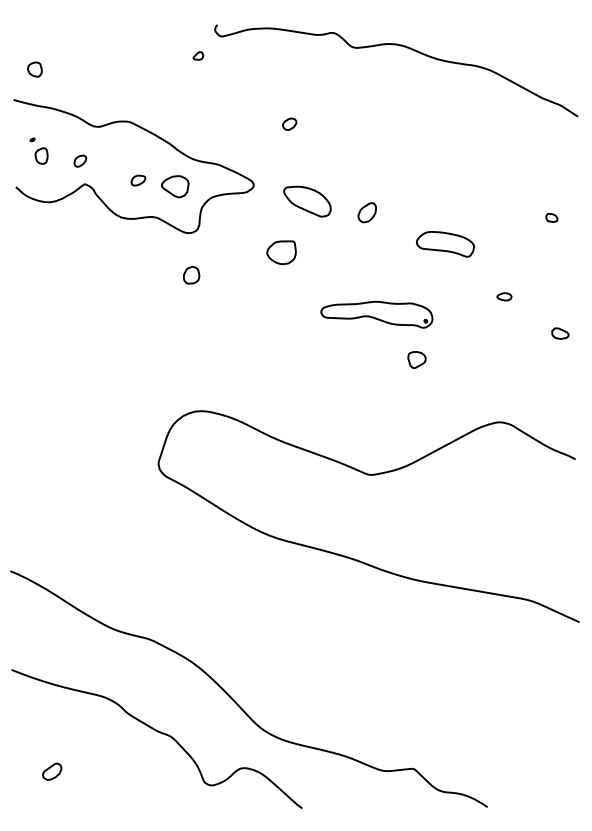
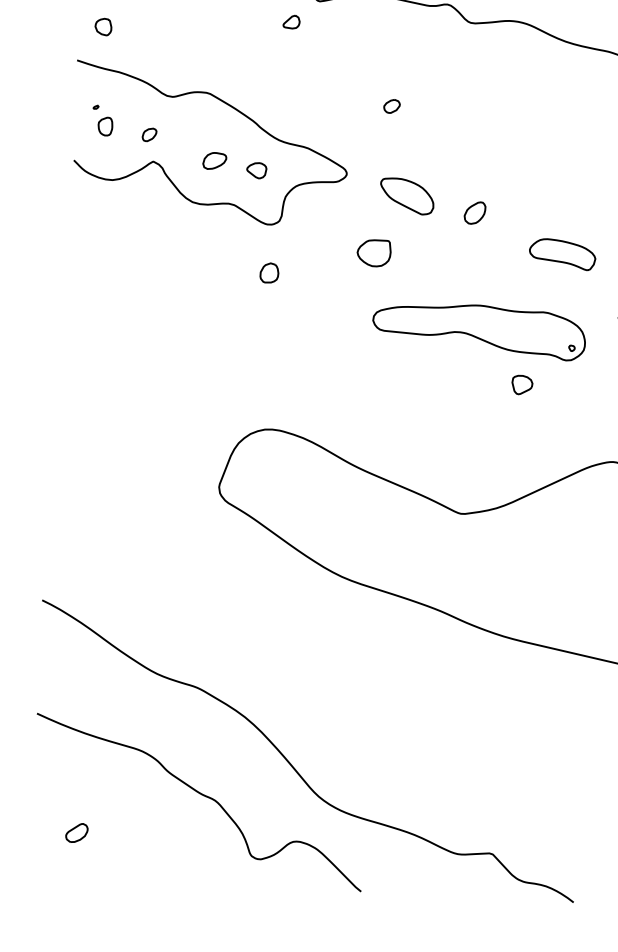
part: (198, 55) -> (291, 21), size x1.43
part: (138, 180) -> (214, 160), size x1.43
part: (175, 186) -> (256, 170), size x0.62
part: (376, 314) -> (478, 330), size x1.67

